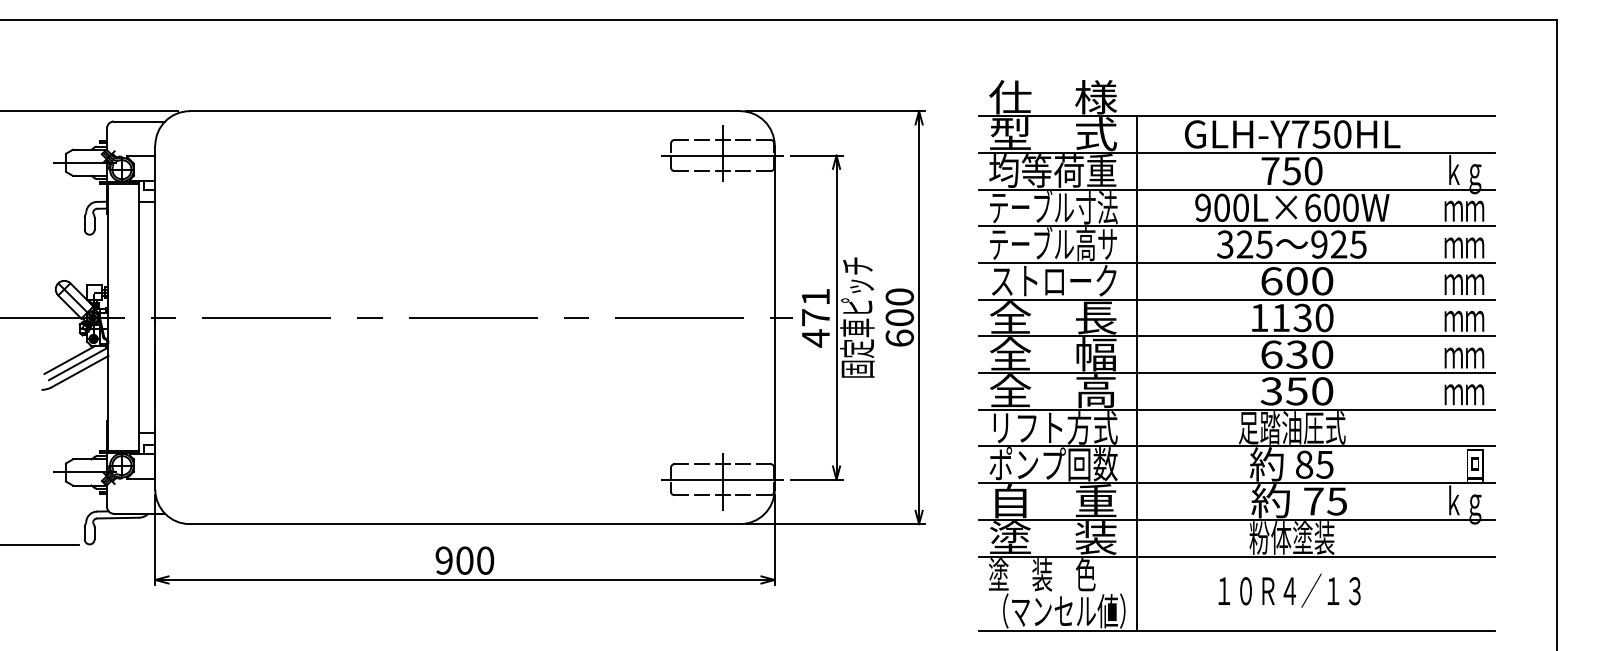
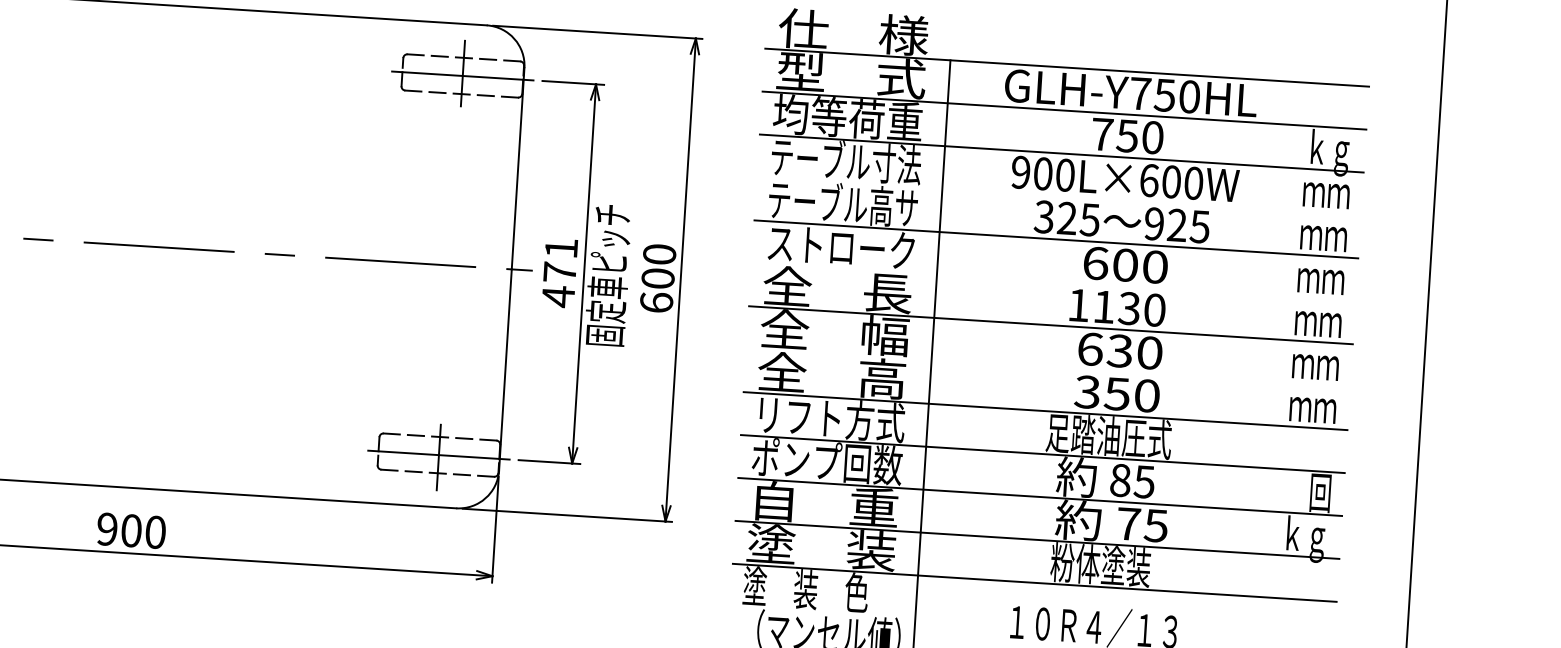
line: (1236, 226) -> (1058, 196), removed
line: (1236, 299) -> (1053, 282), removed
line: (1236, 373) -> (1047, 368), removed

